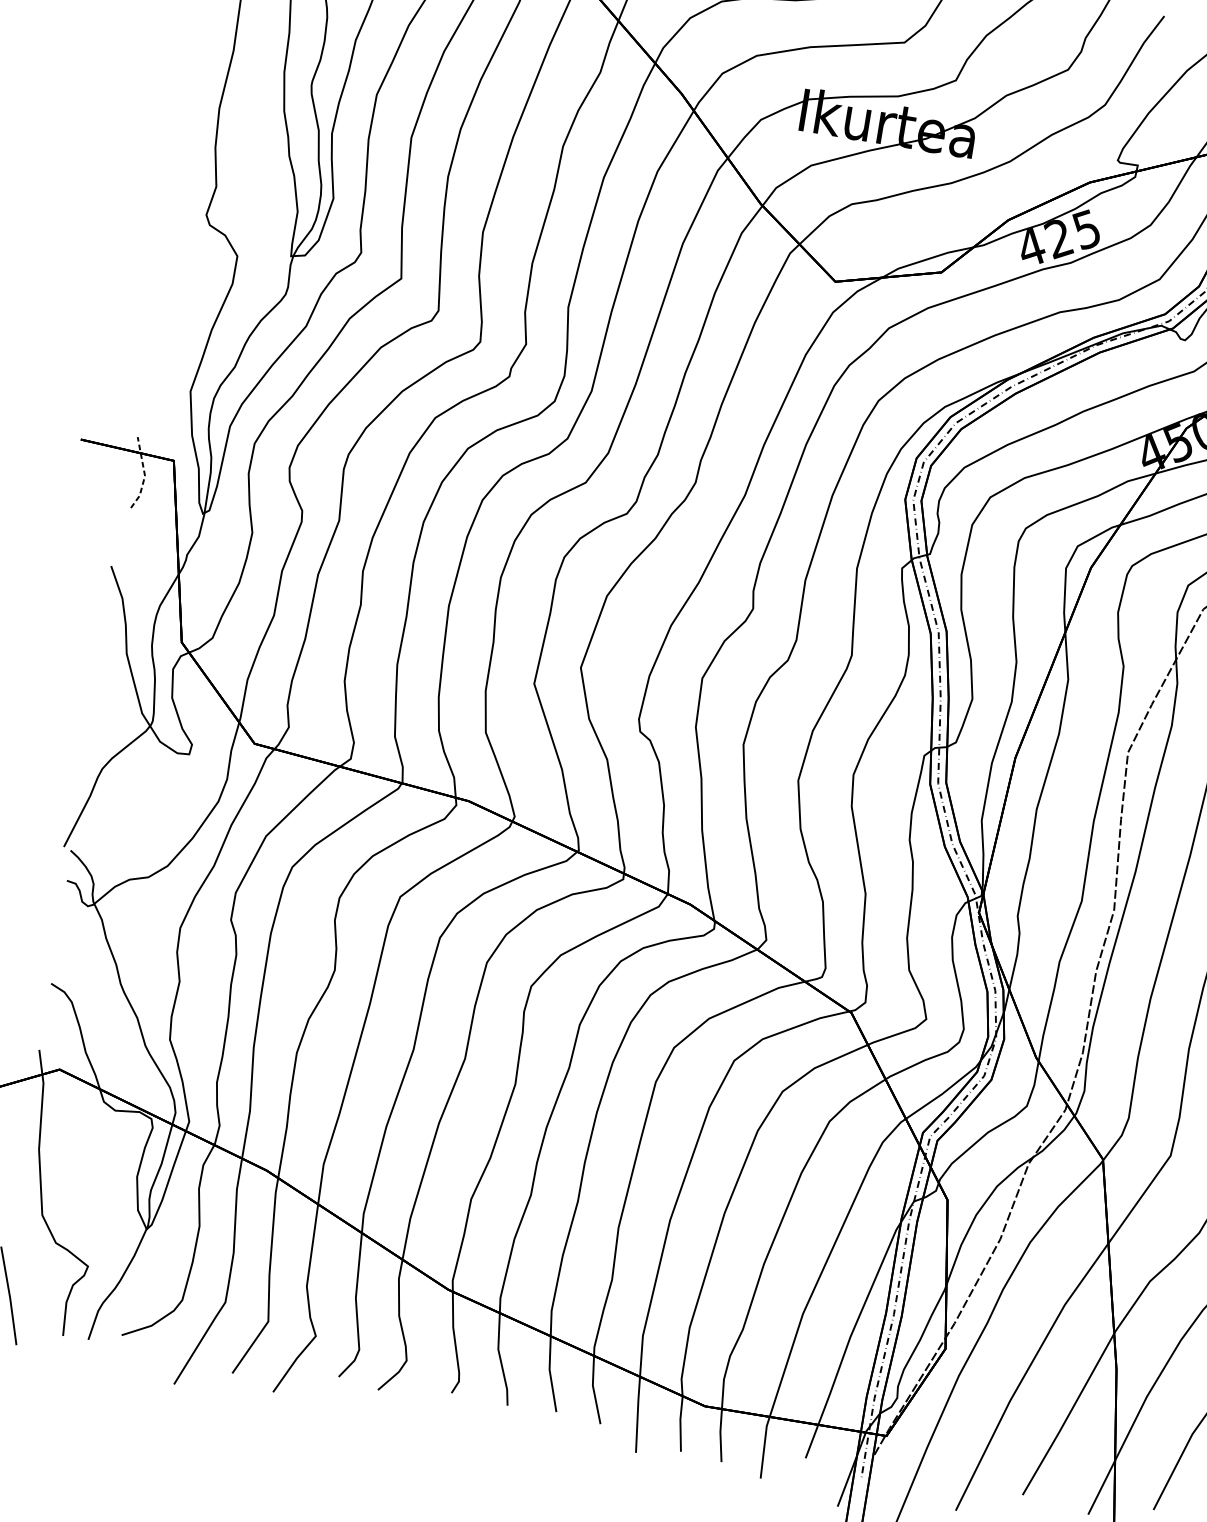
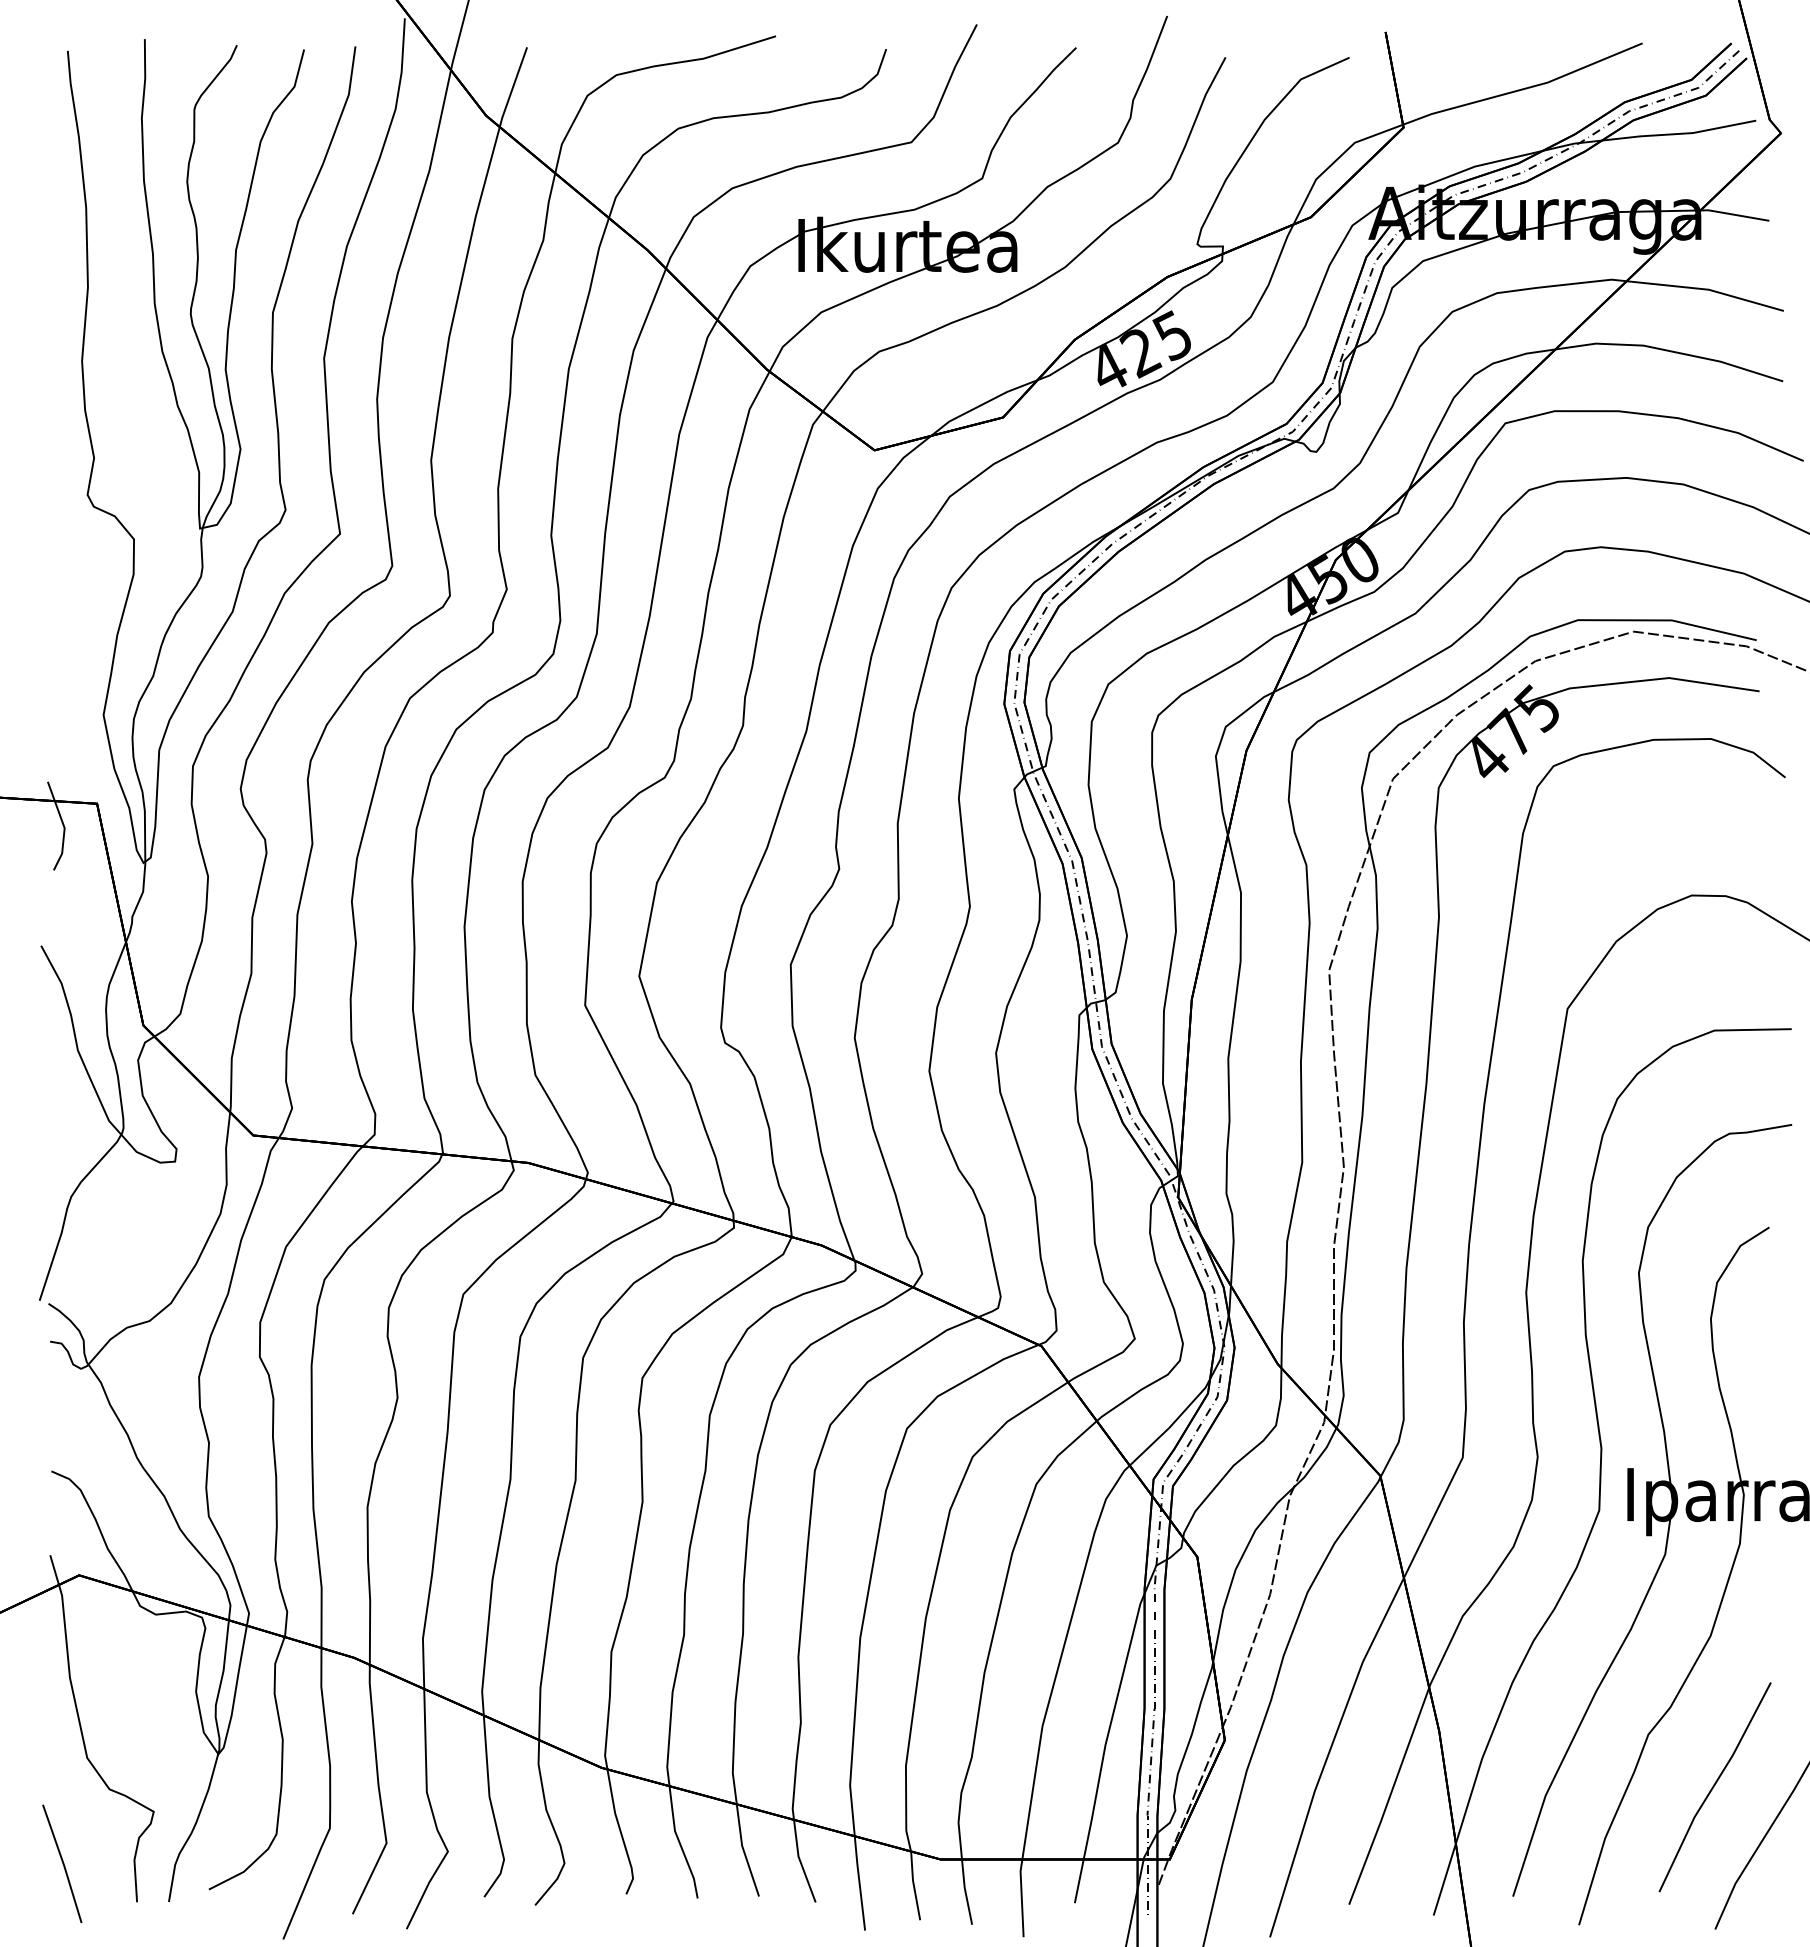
line: (145, 474) -> (64, 826), dashed -> solid

